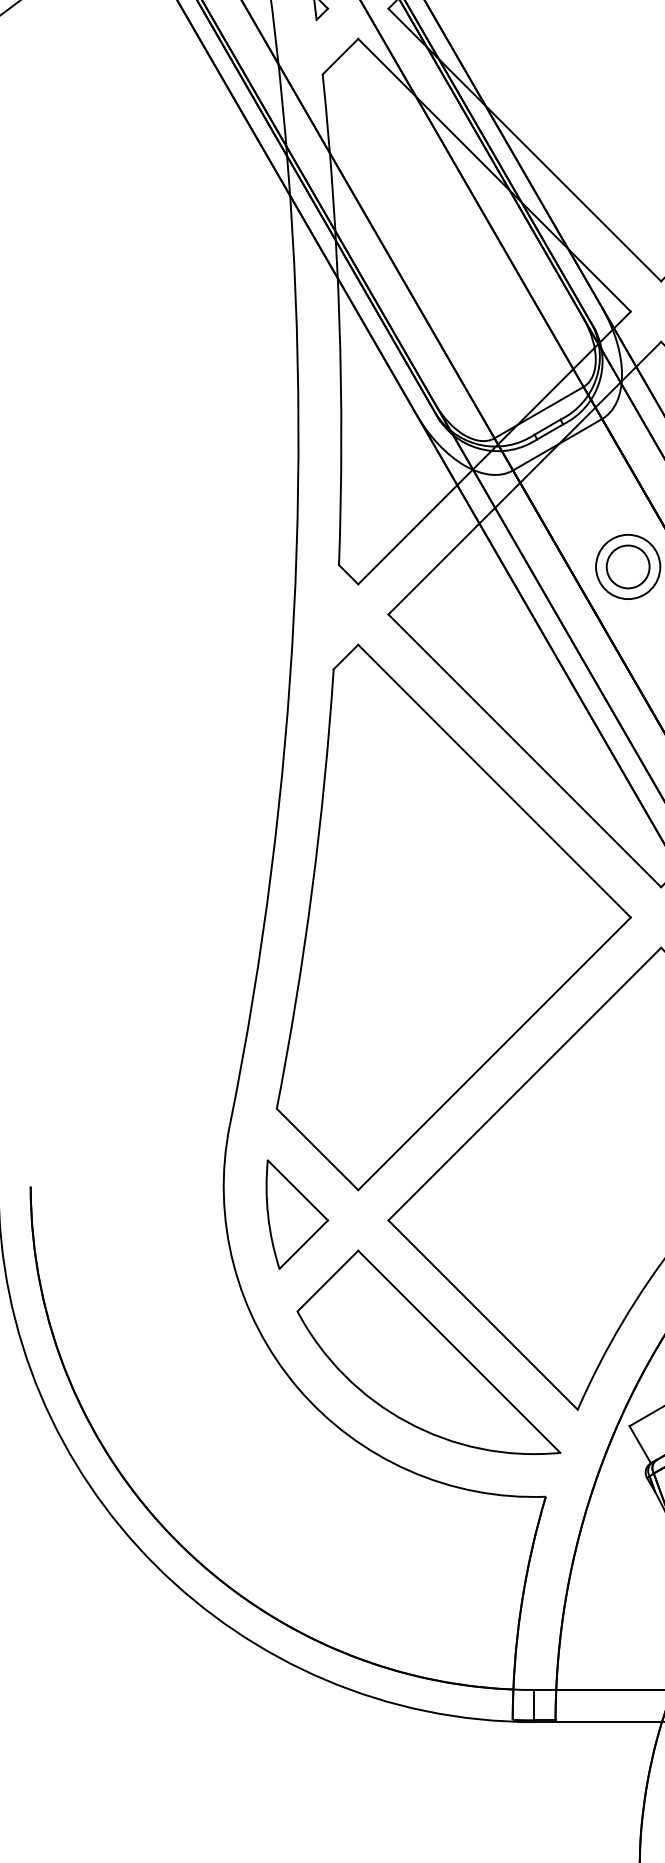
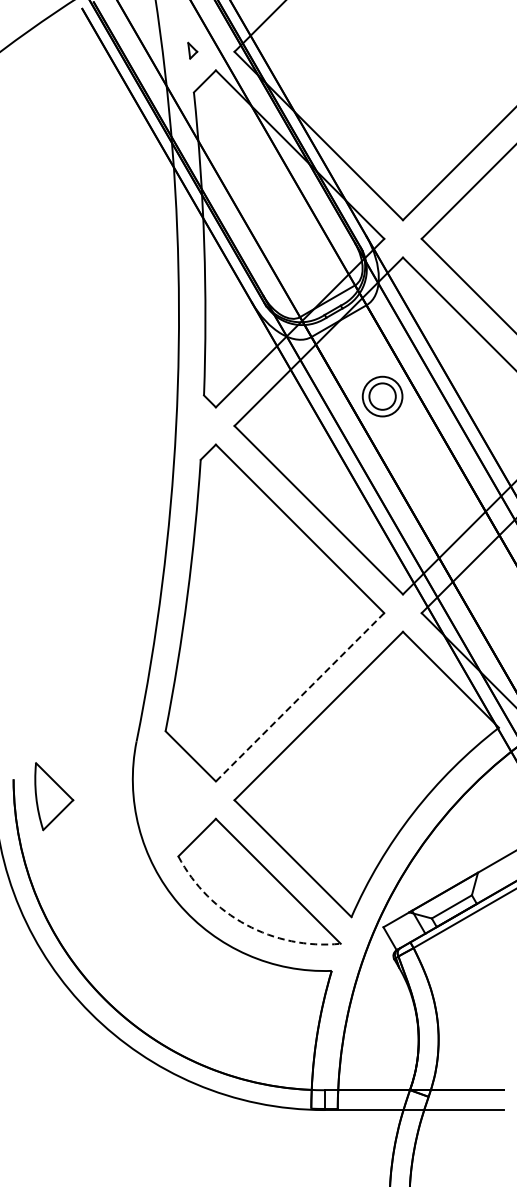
line: (493, 1054) -> (299, 697), solid -> dashed
part: (297, 1214) -> (54, 796), moved
arc: (407, 1421) -> (246, 924), solid -> dashed

